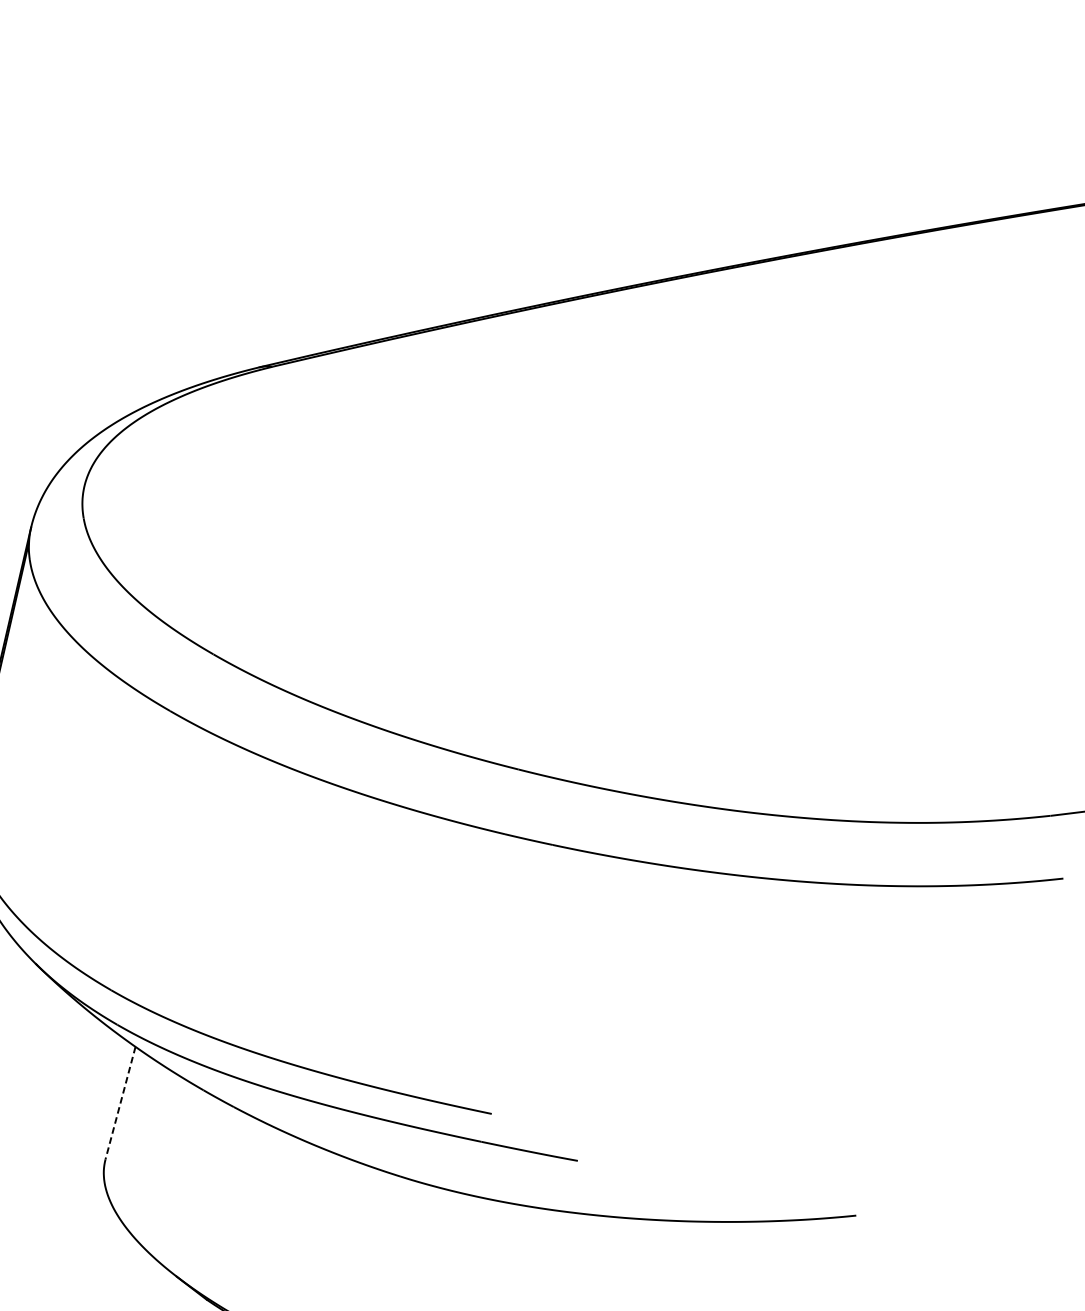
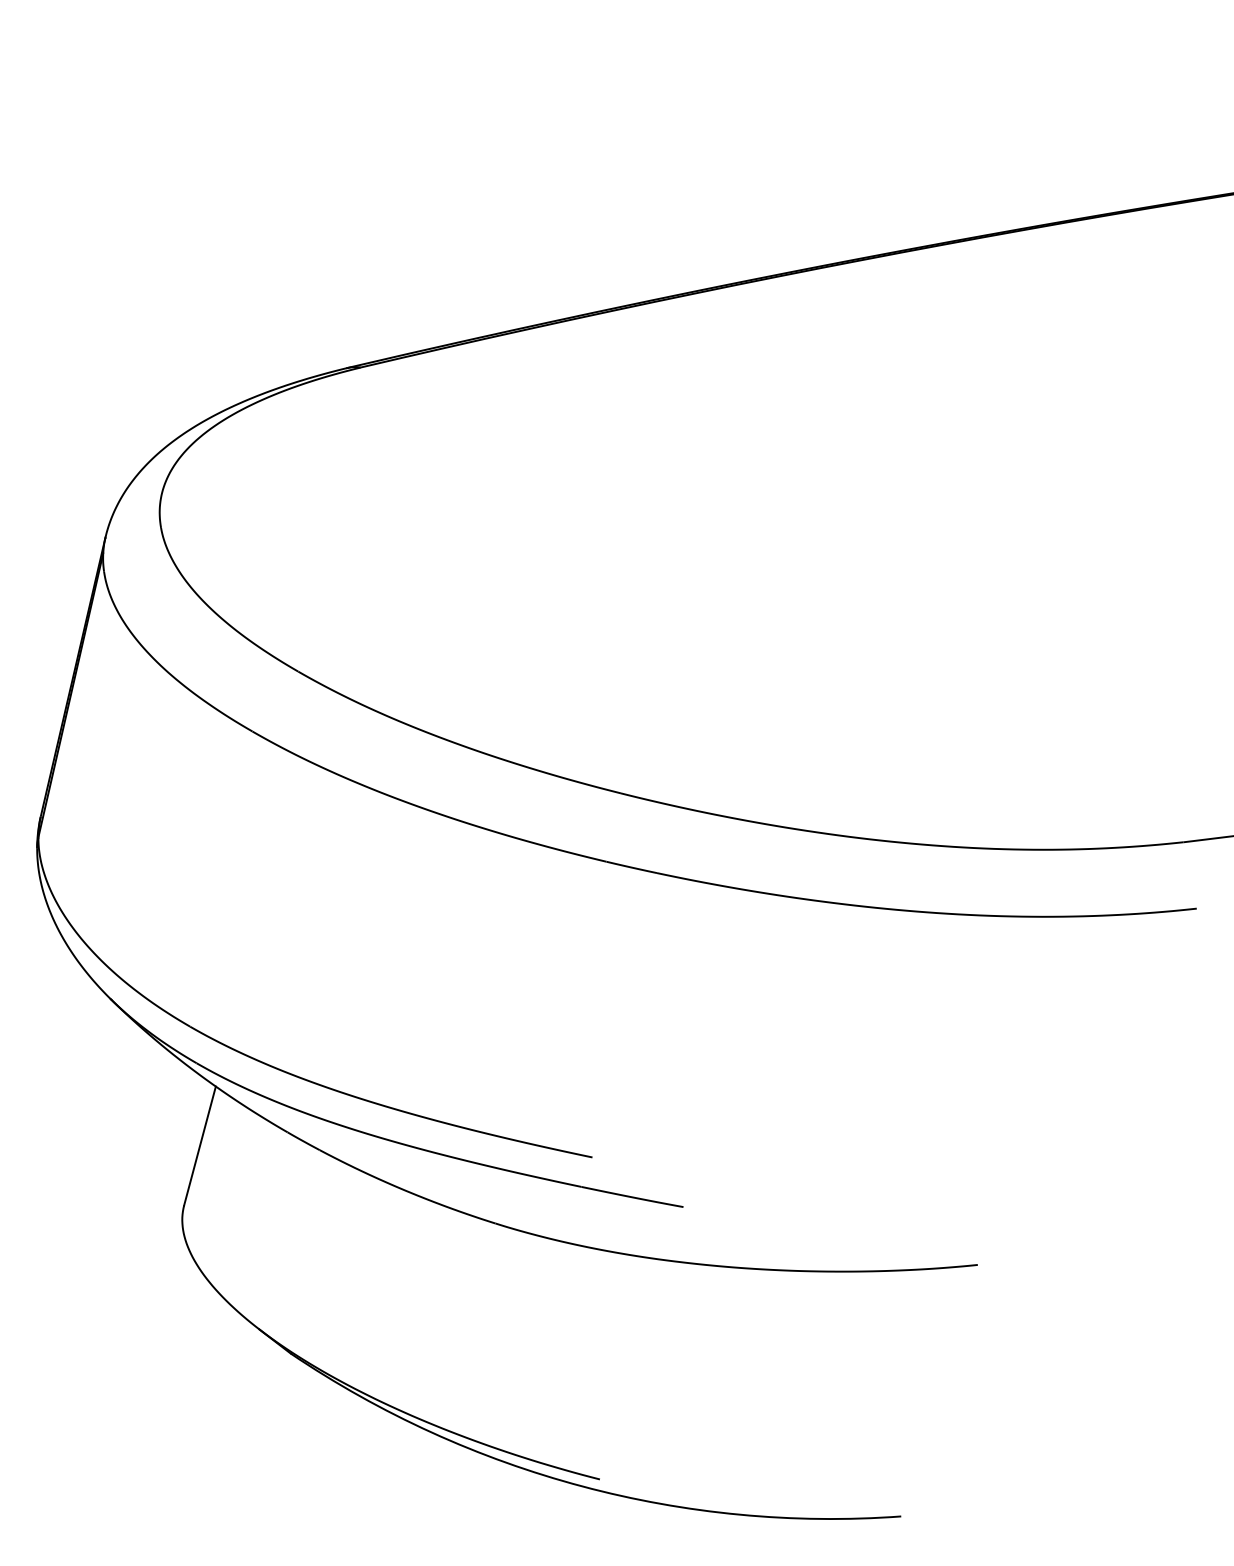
line: (121, 1102) -> (200, 1145), dashed -> solid

